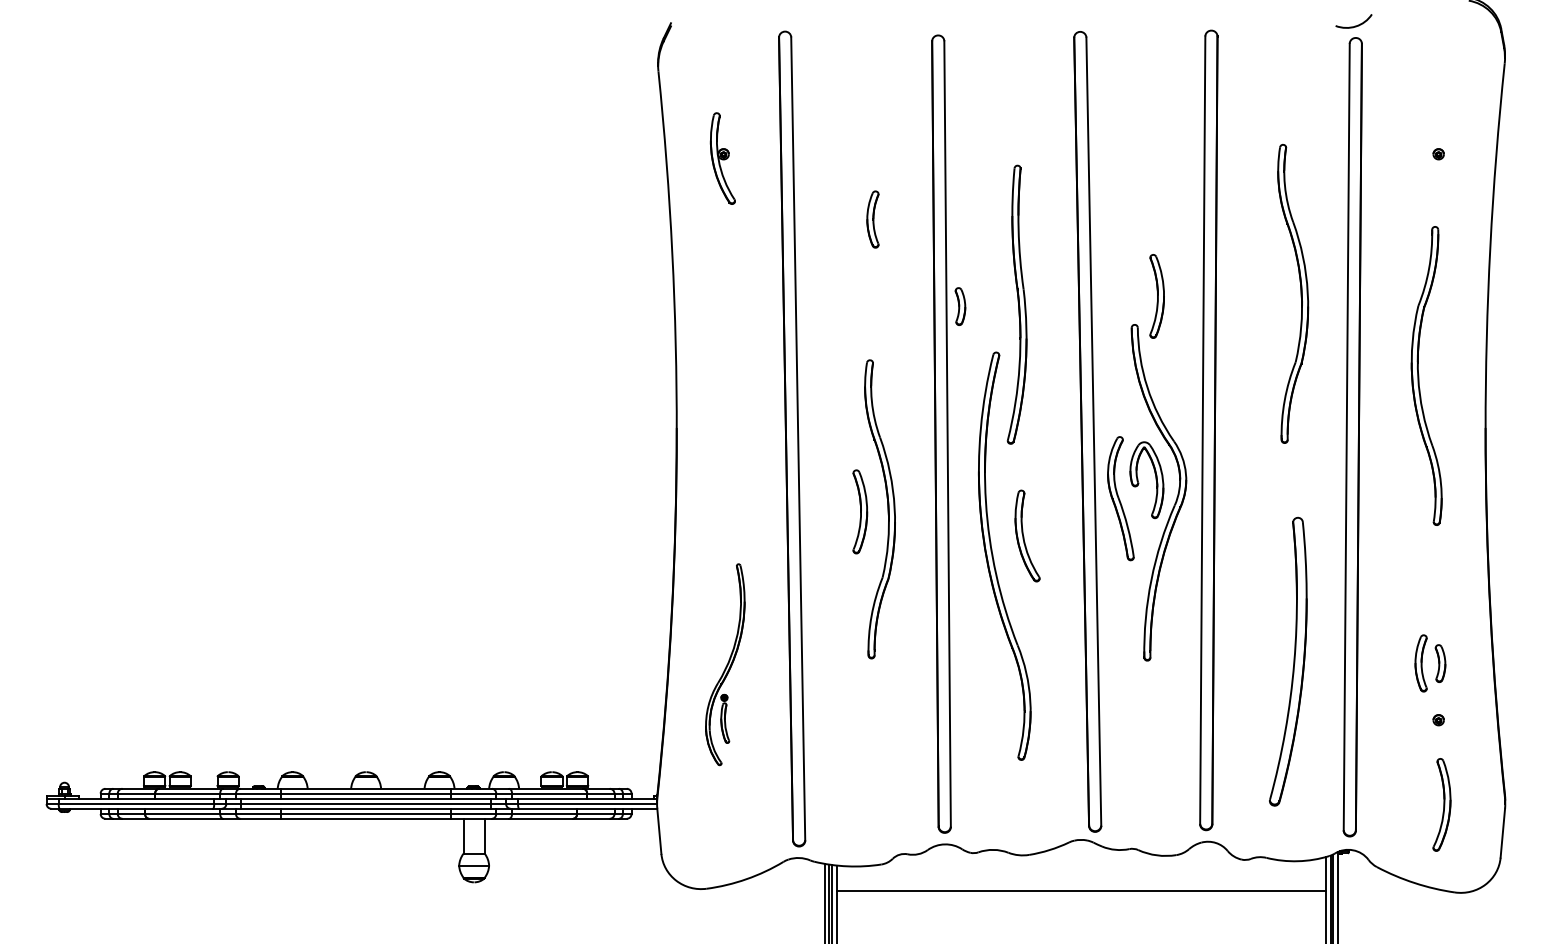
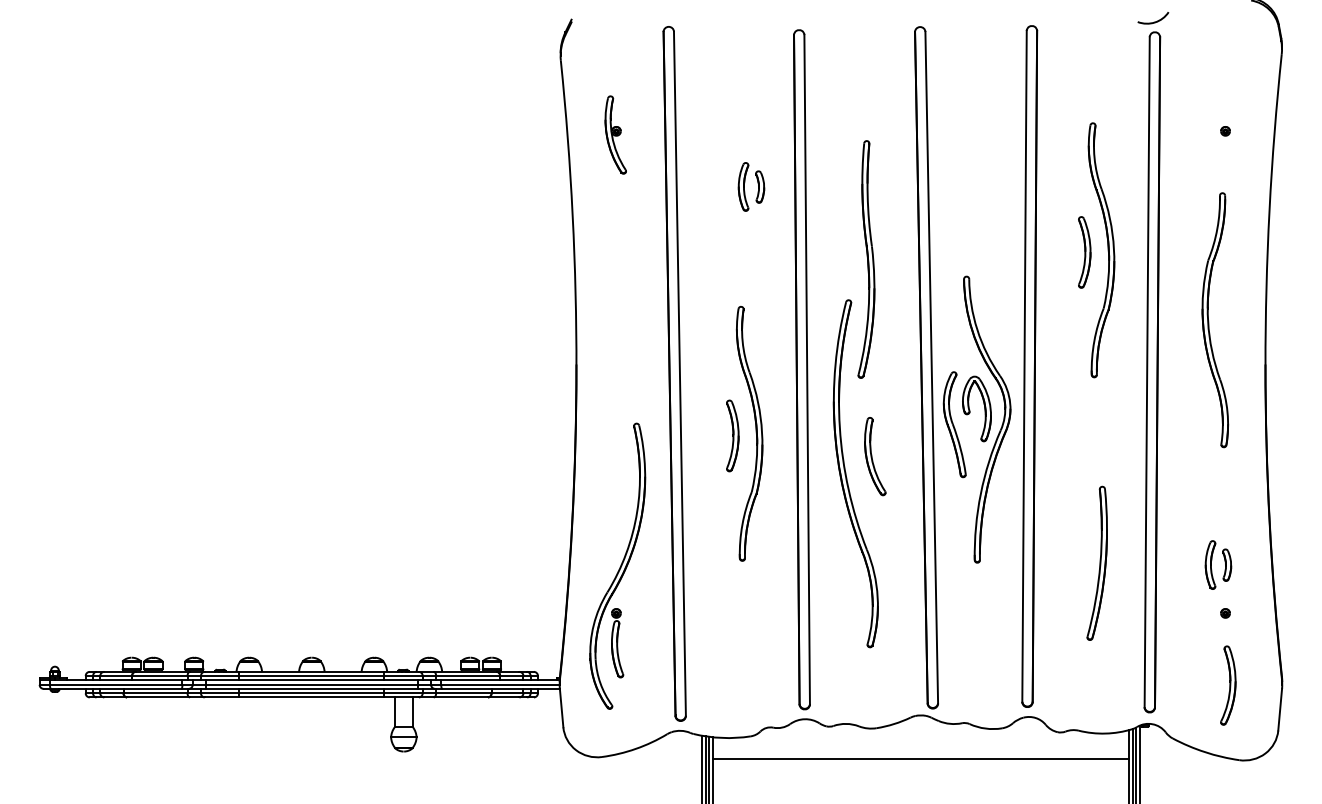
part: (1156, 296) -> (1084, 252), moved
part: (960, 305) -> (760, 186), moved
part: (1287, 660) -> (1096, 562), size x0.62
part: (724, 663) -> (617, 565), size x1.67

